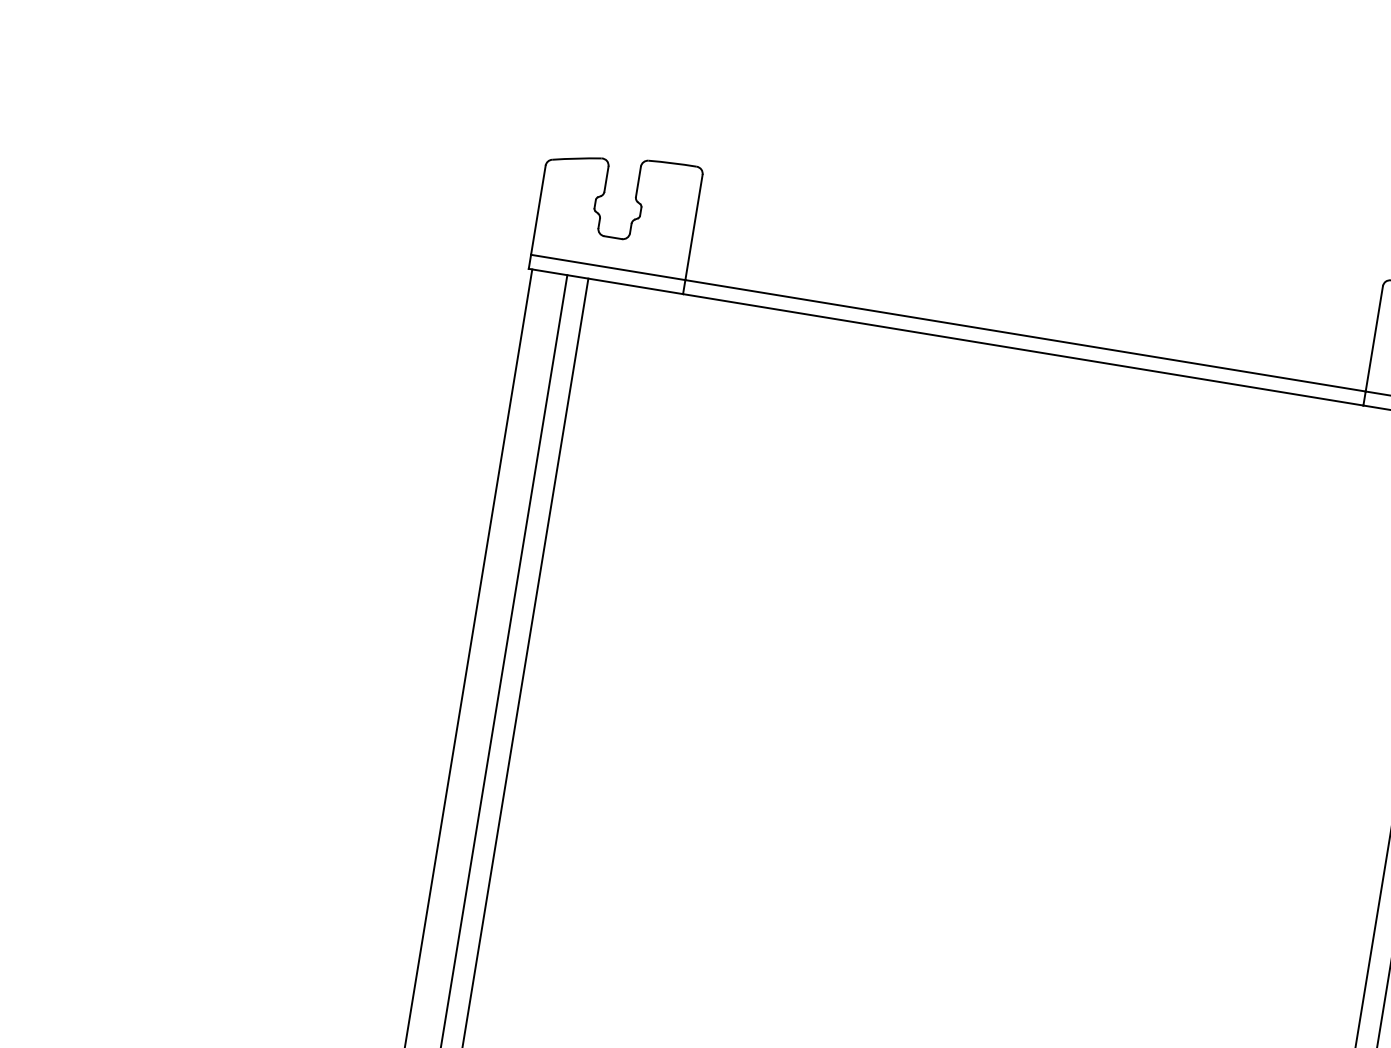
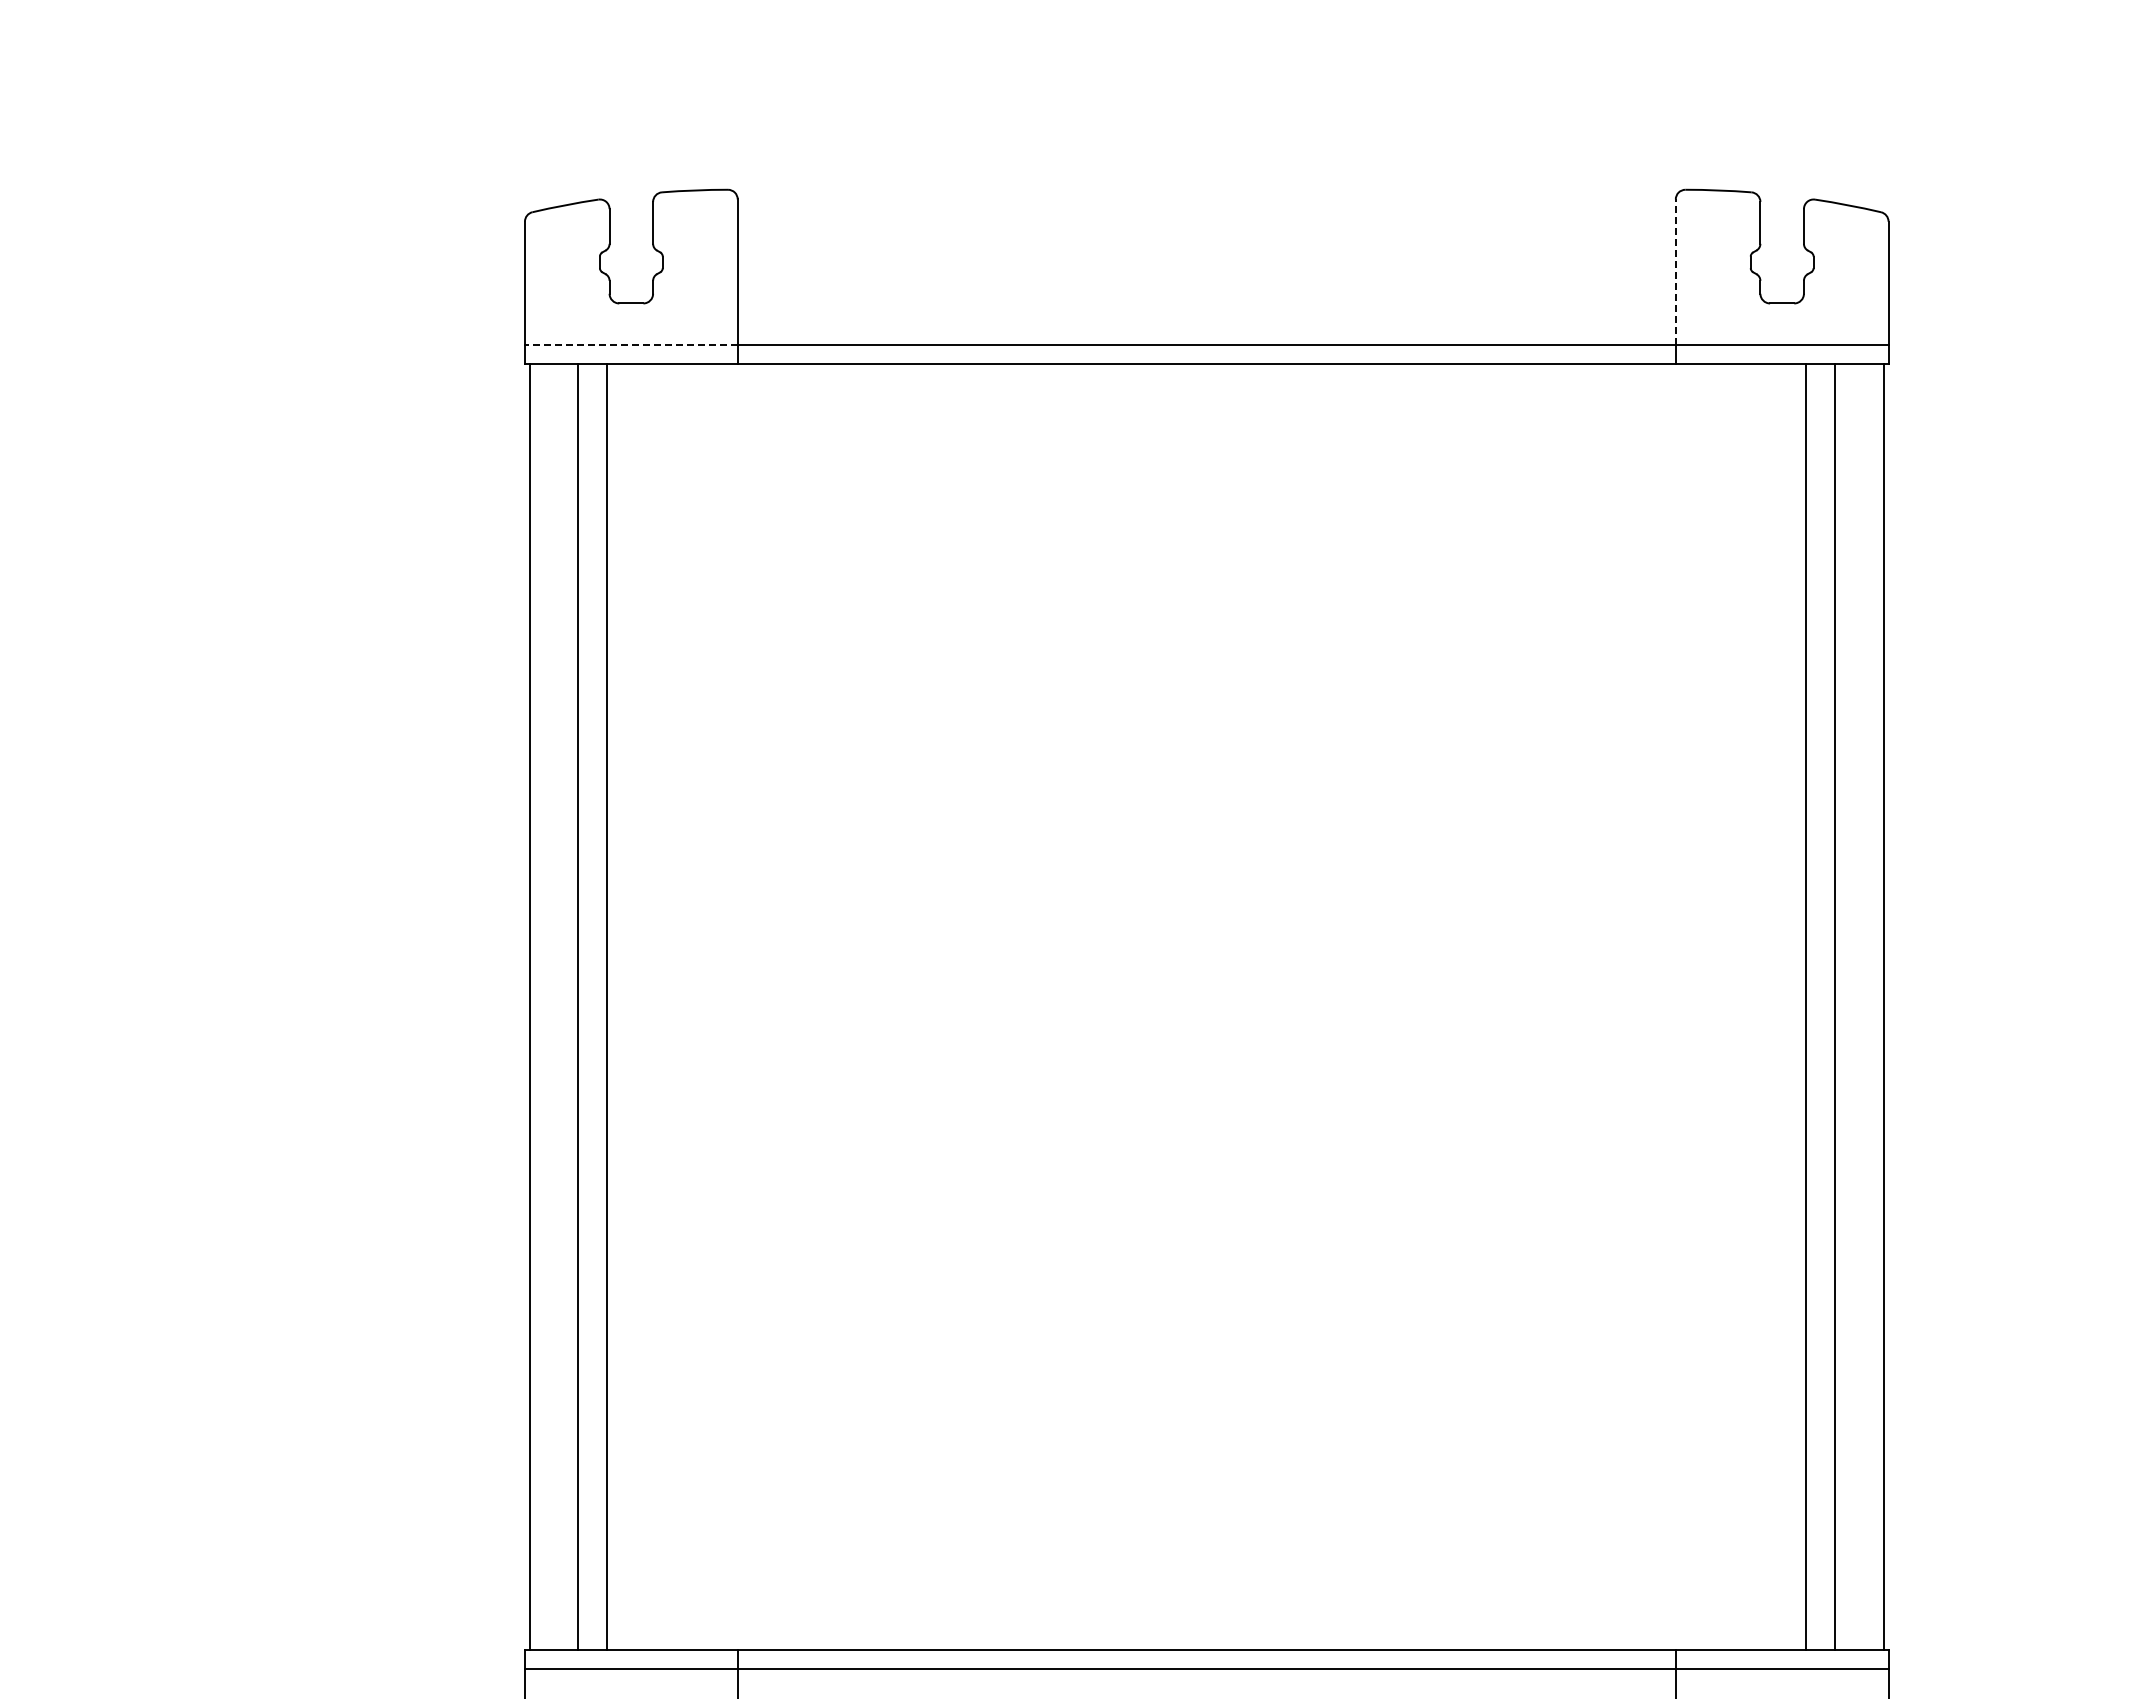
line: (607, 267) -> (630, 344), solid -> dashed
line: (1374, 339) -> (1675, 272), solid -> dashed

